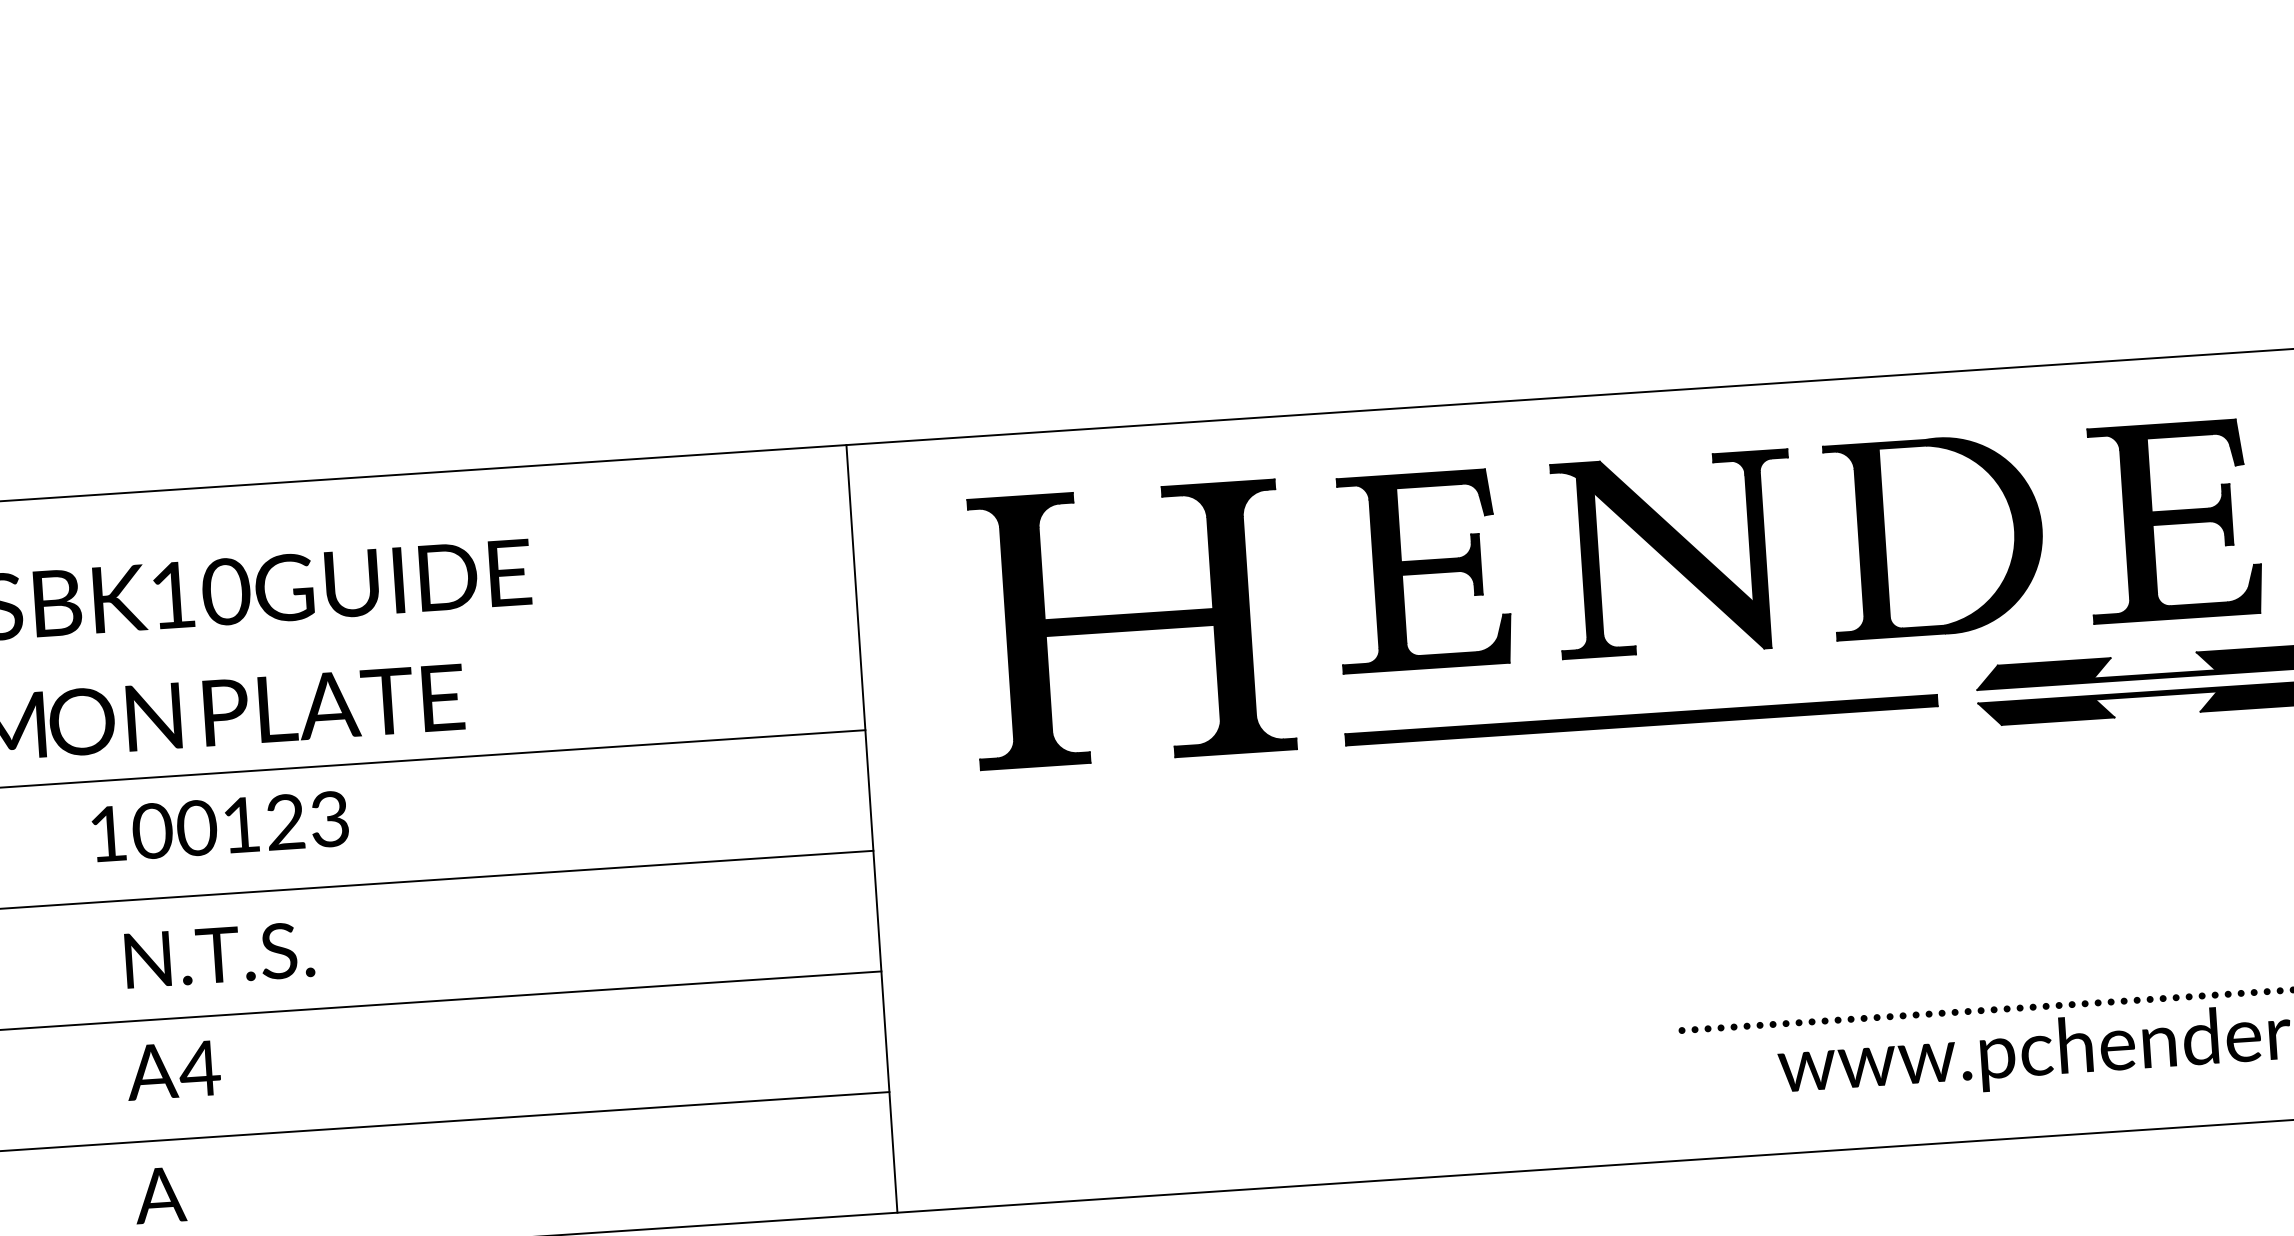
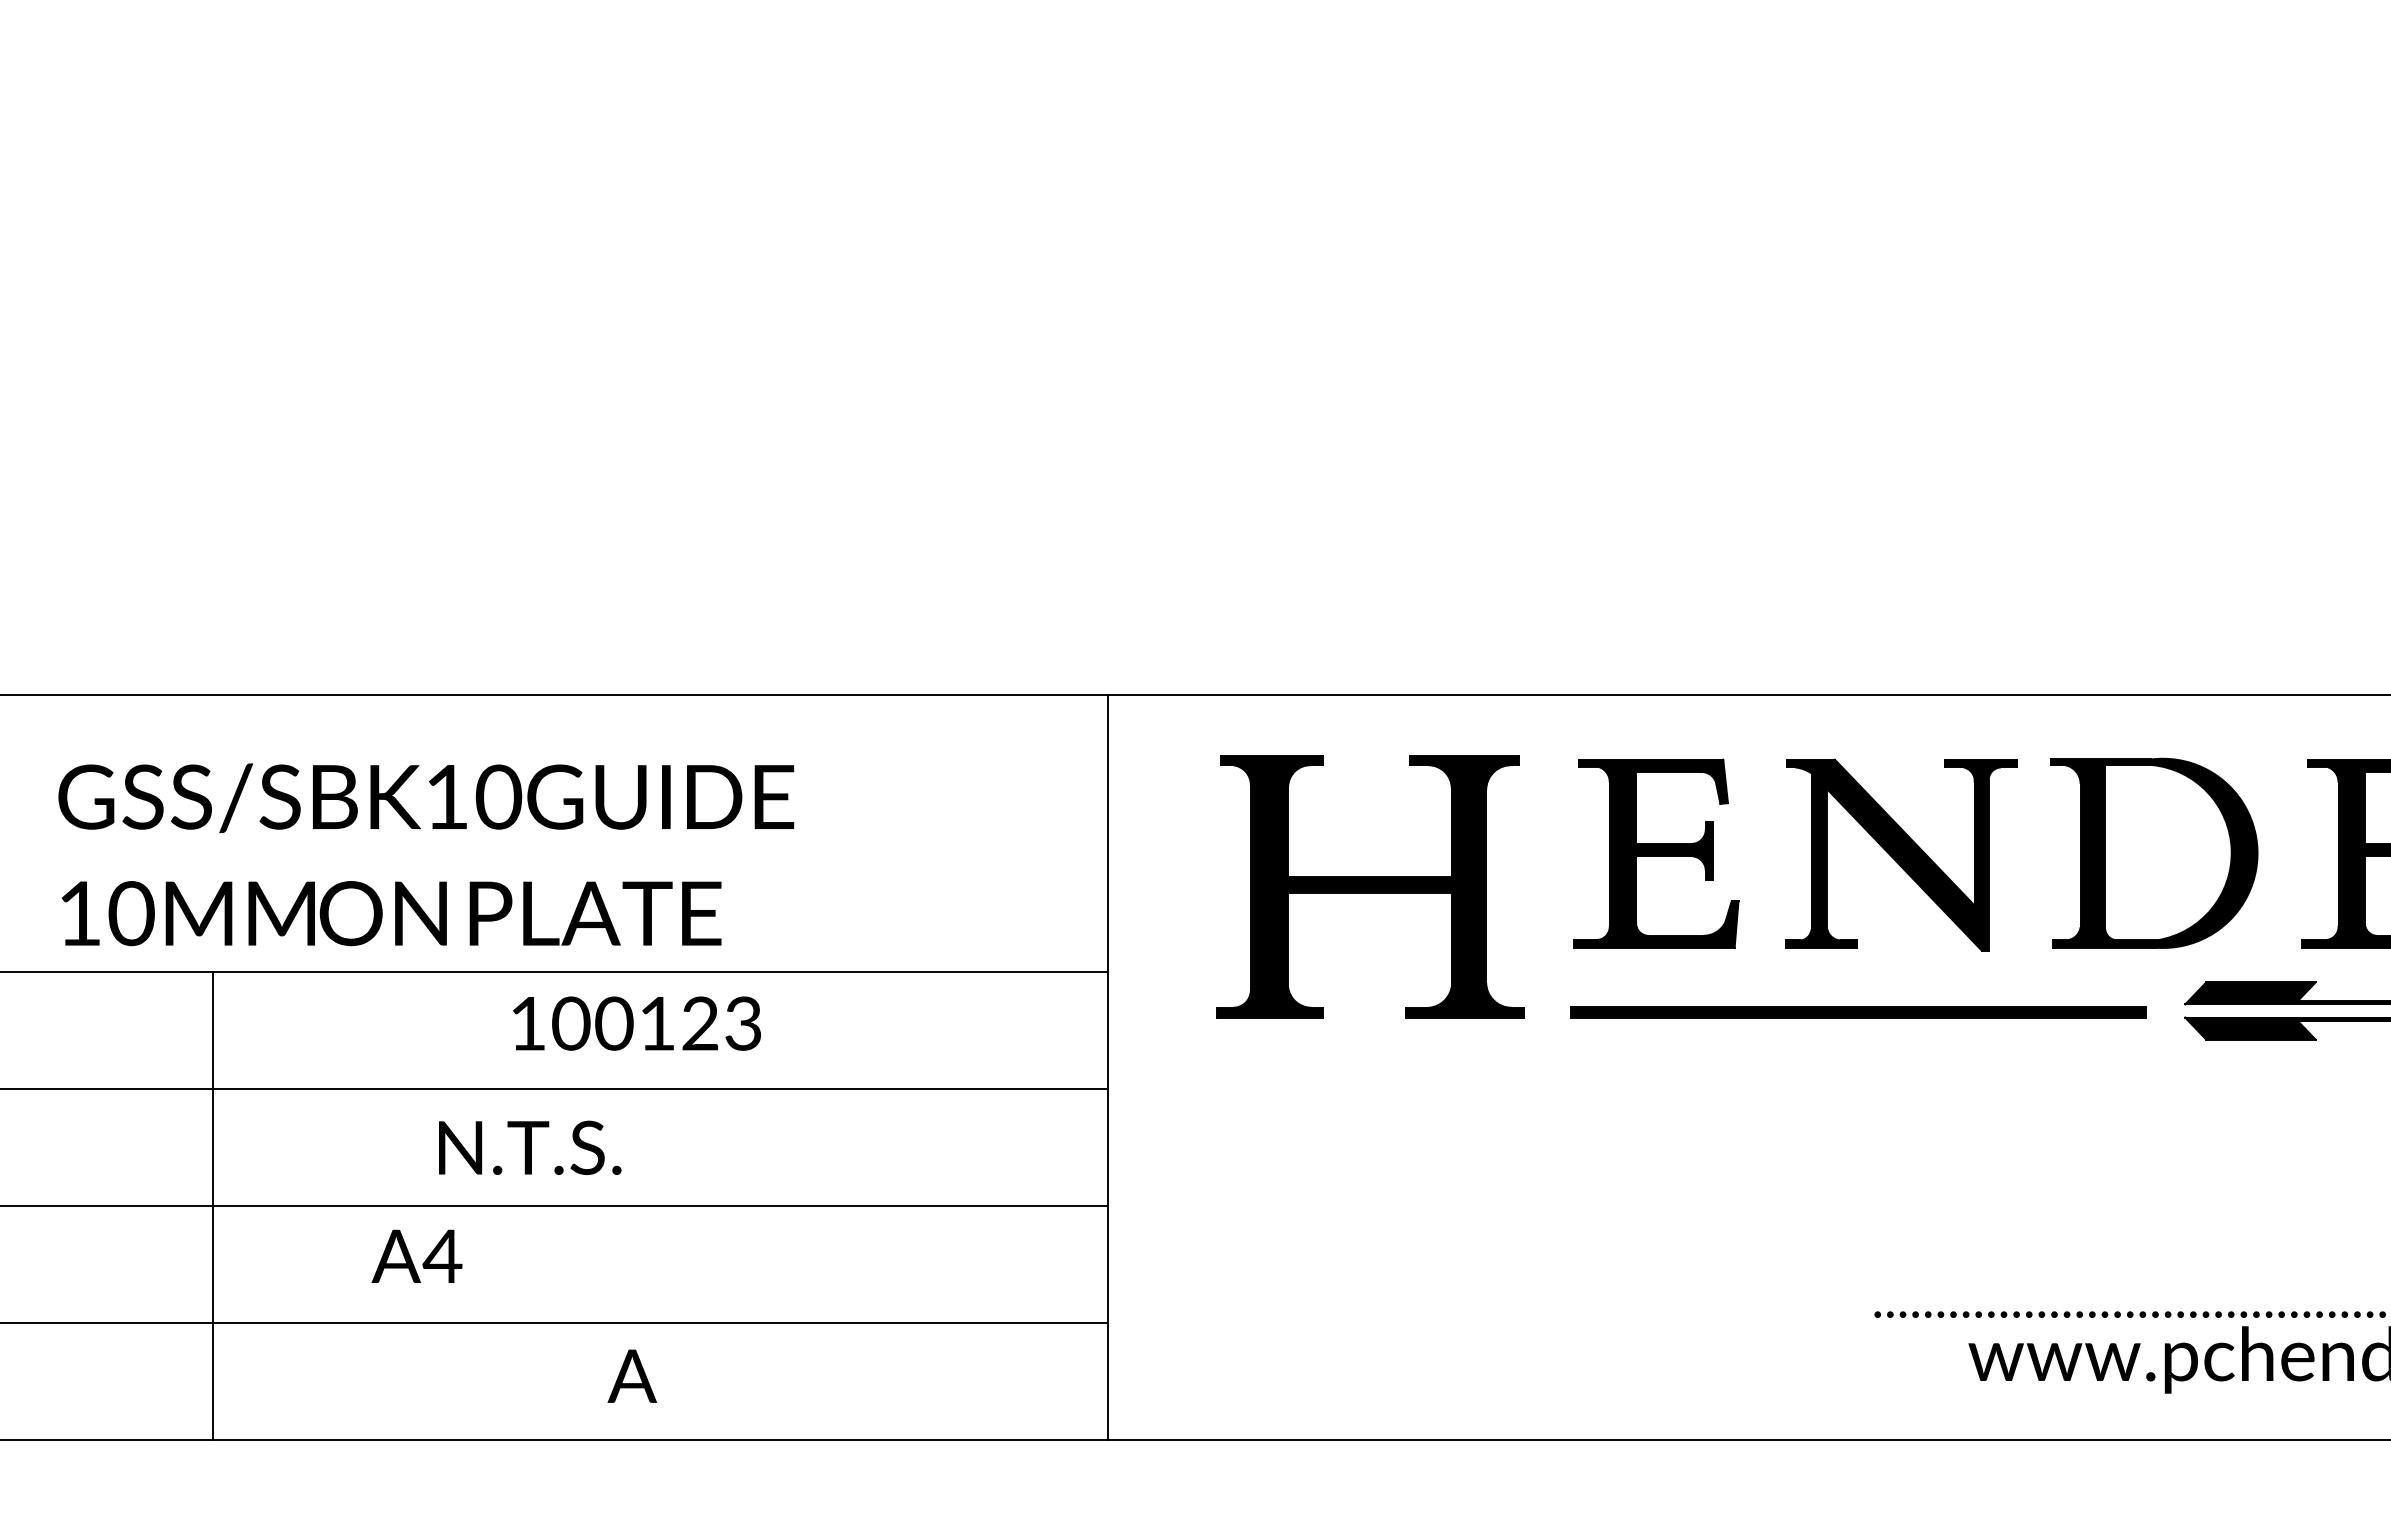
text: (219, 826) -> (636, 1023), moved
text: (220, 954) -> (530, 1147), moved
text: (159, 1194) -> (631, 1375), moved

